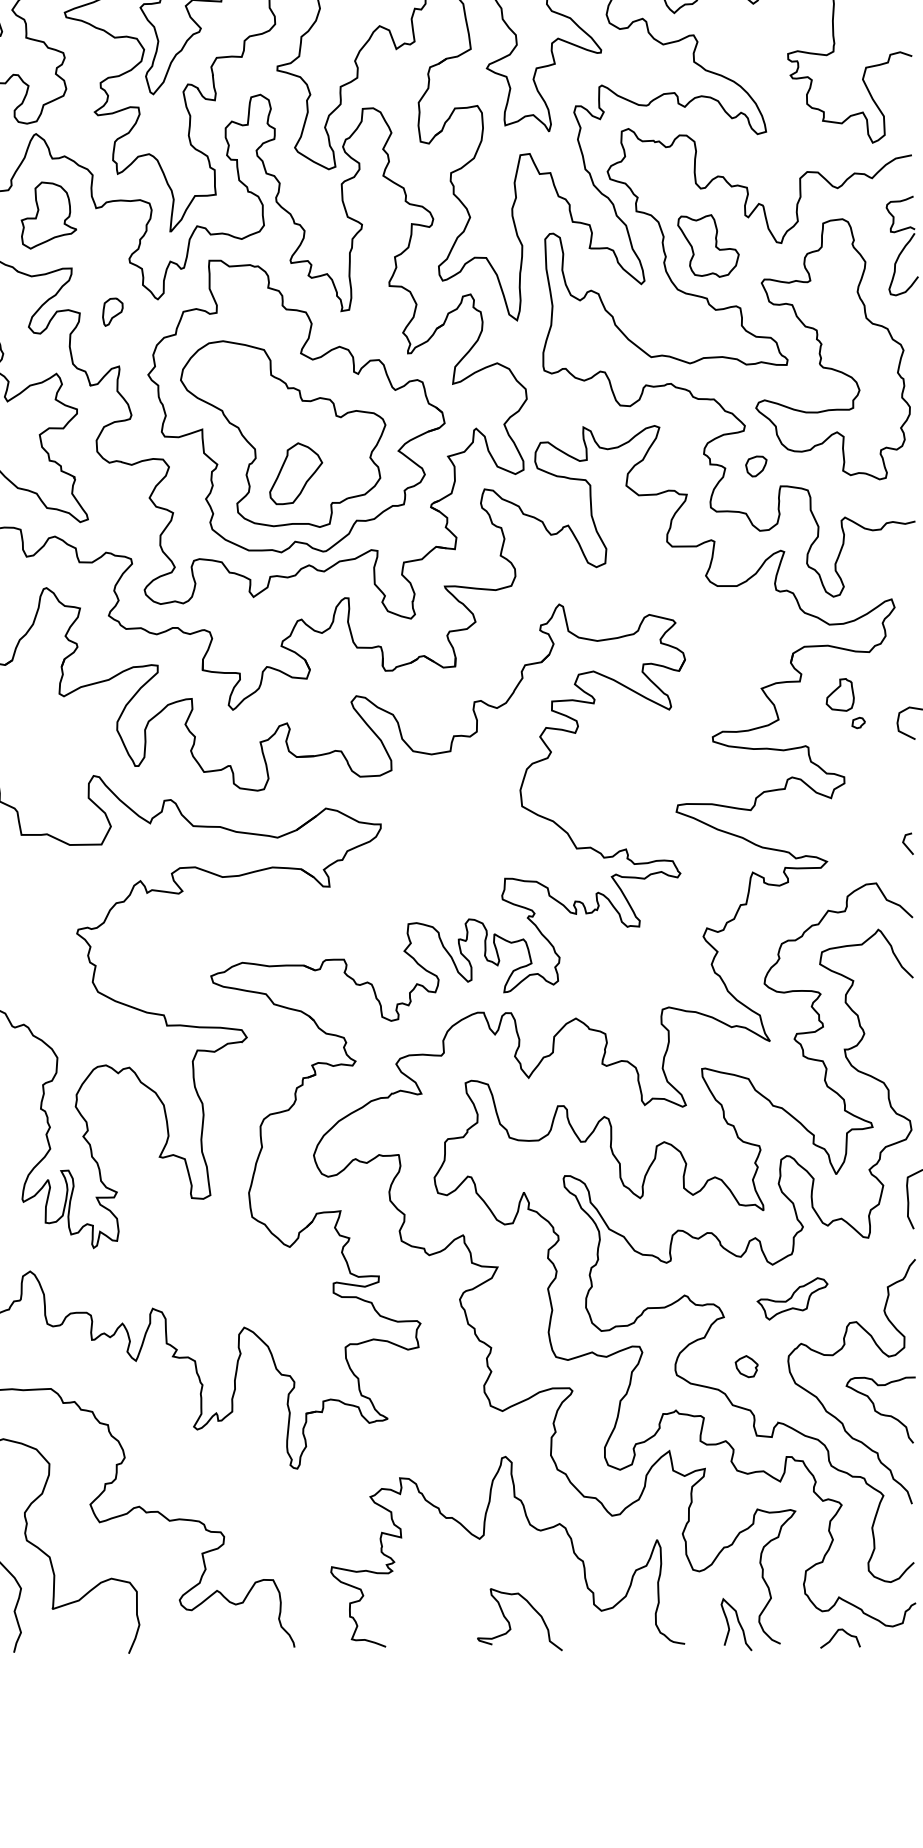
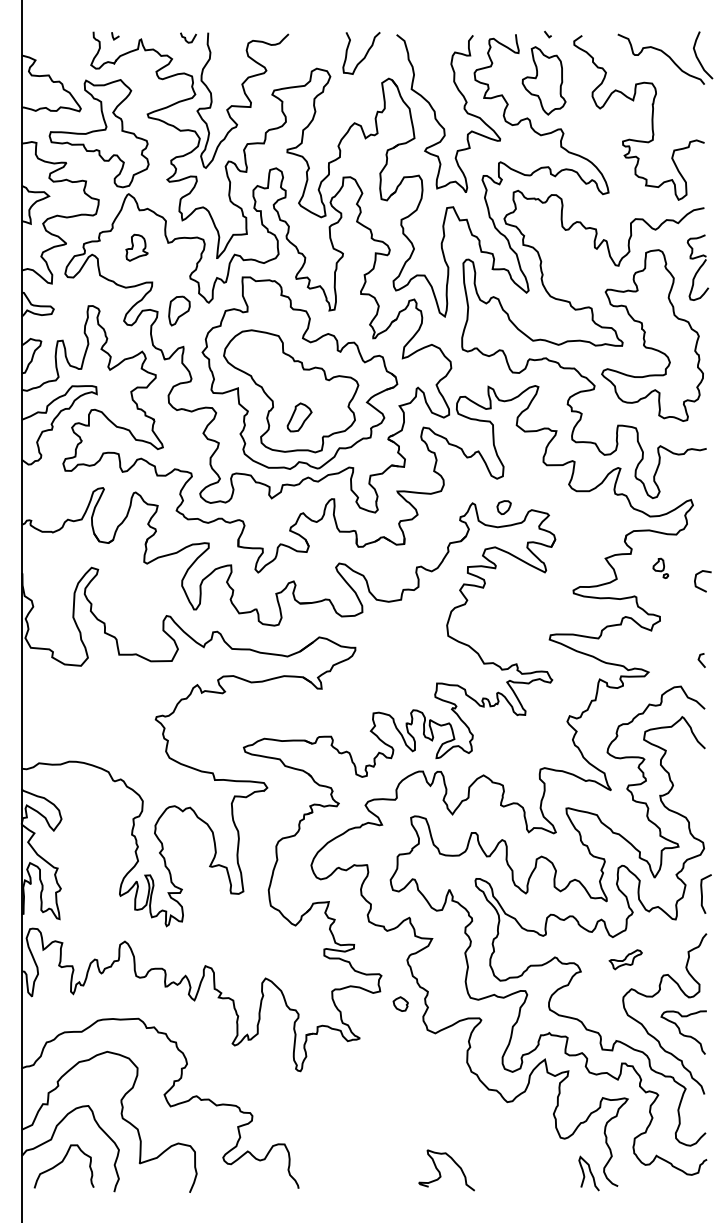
part: (47, 215) -> (136, 247), size x0.6
part: (708, 245) -> (570, 267), removed
part: (111, 312) -> (178, 311), size x1.6
part: (755, 466) -> (503, 507), moved
part: (295, 473) -> (299, 417), size x0.7
part: (845, 703) -> (660, 568), size x0.6
part: (791, 1298) -> (625, 959), size x0.7
part: (746, 1365) -> (400, 1003), moved
curve: (484, 1536) -> (423, 1115), removed
curve: (837, 1633) -> (655, 1179), removed

